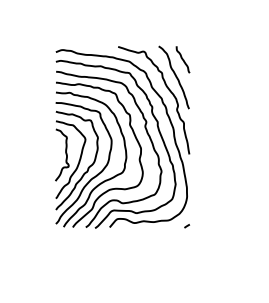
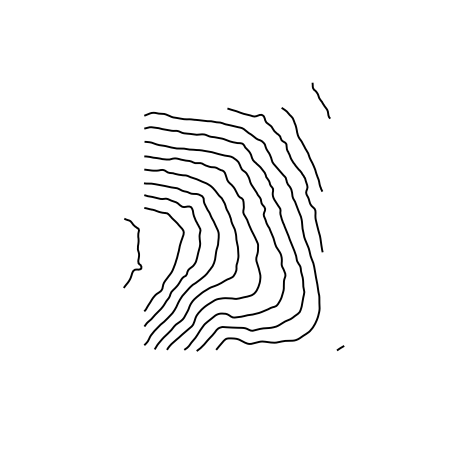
curve: (182, 59) -> (320, 100), moved
curve: (65, 154) -> (137, 252), moved
curve: (187, 225) -> (340, 347), moved

